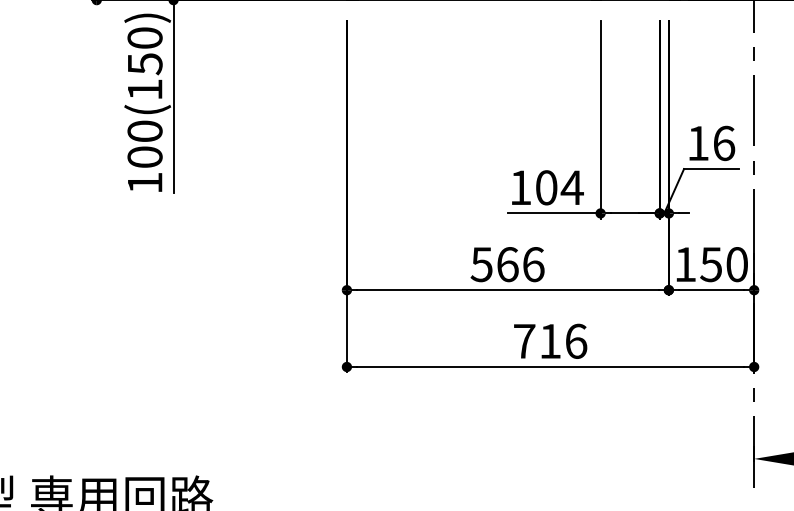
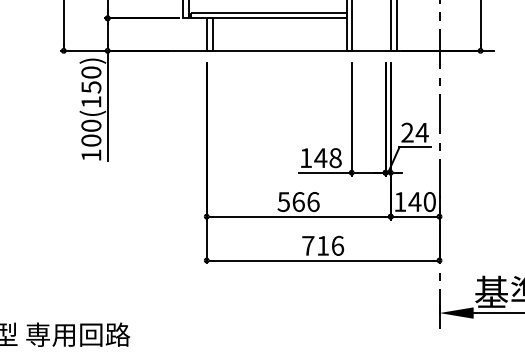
text: (710, 142) -> (414, 132), 16 -> 24
text: (559, 188) -> (328, 158), 104 -> 148
text: (710, 265) -> (414, 202), 150 -> 140

